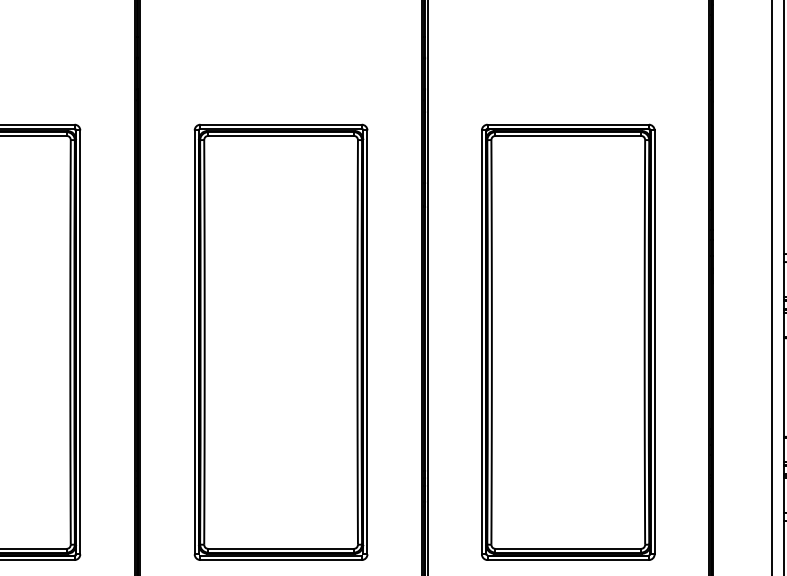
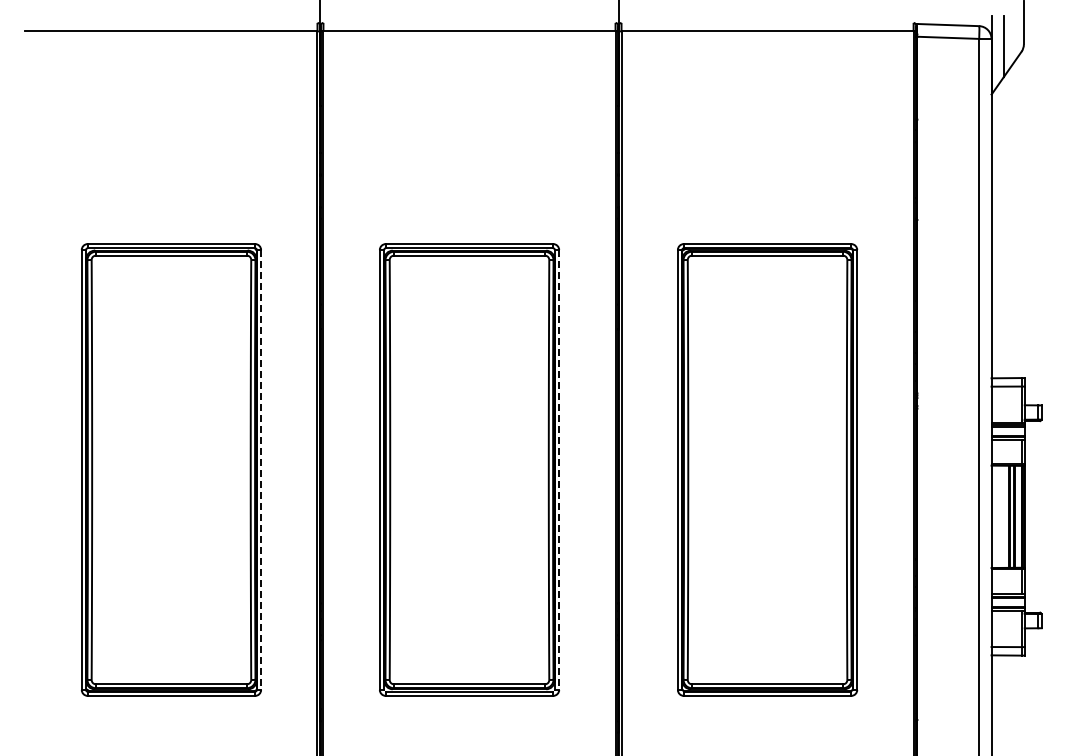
line: (80, 341) -> (261, 469), solid -> dashed
line: (367, 341) -> (559, 469), solid -> dashed

